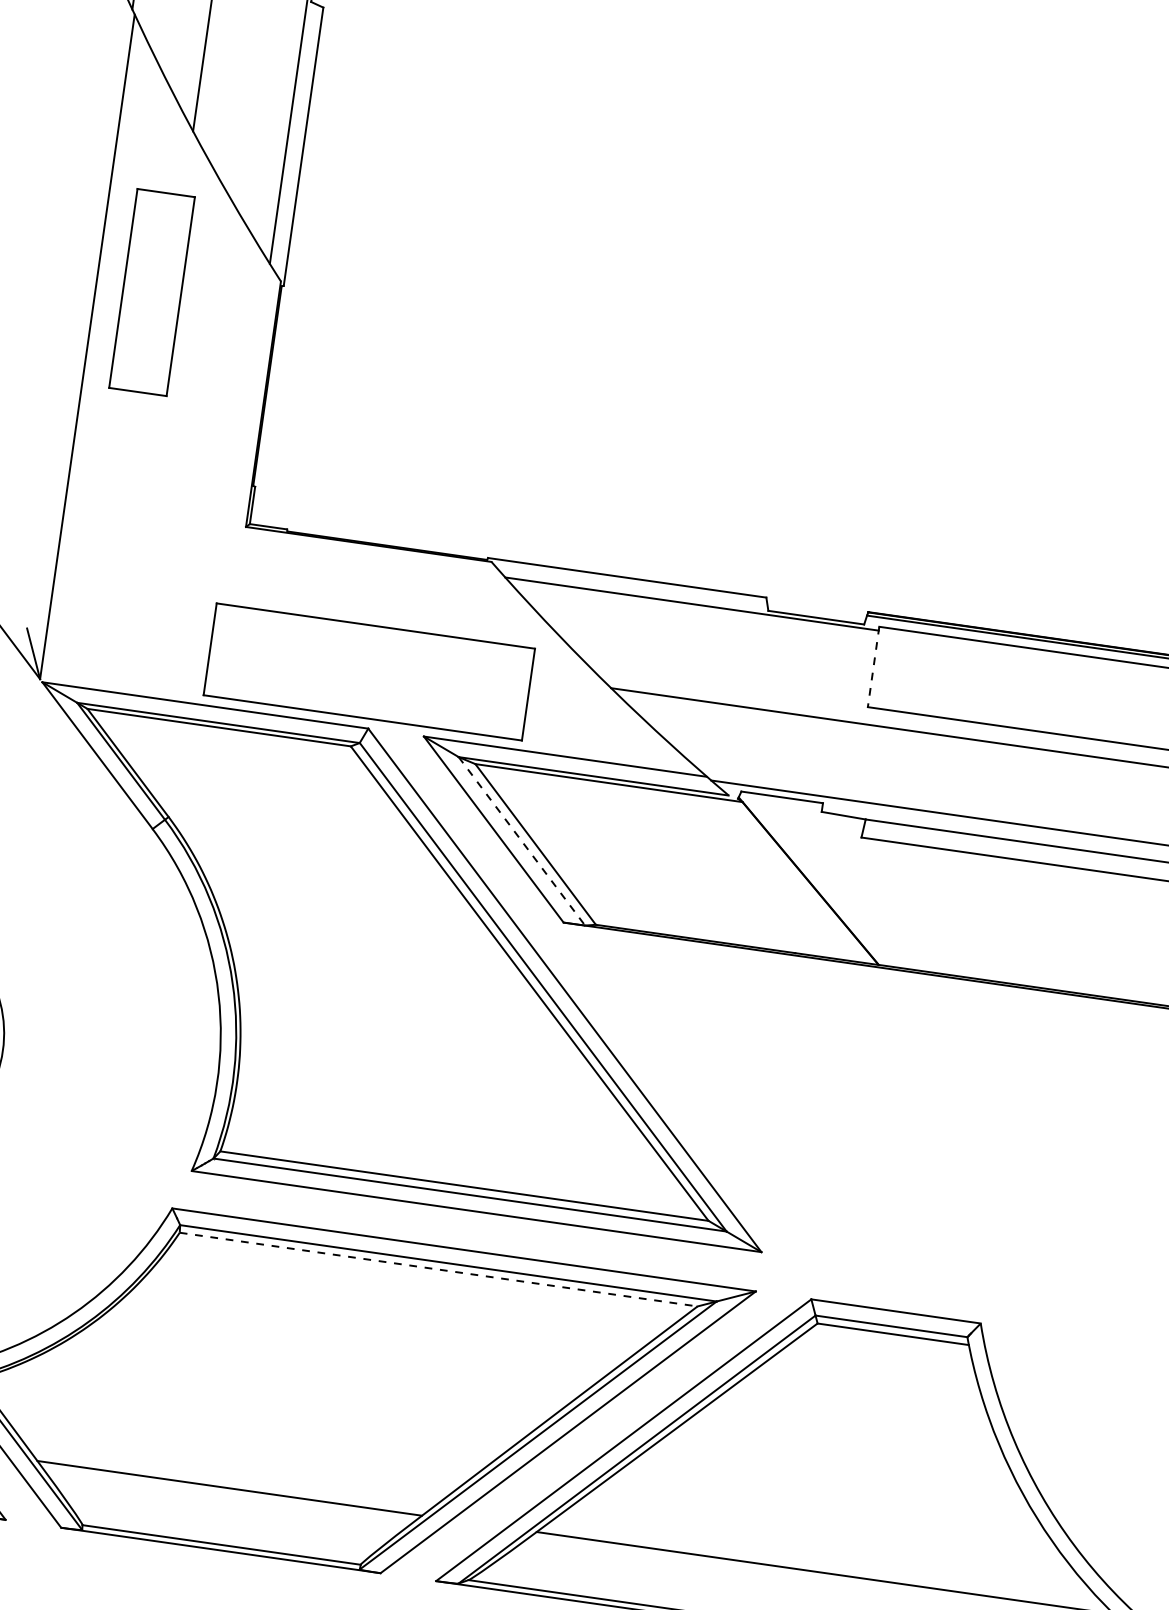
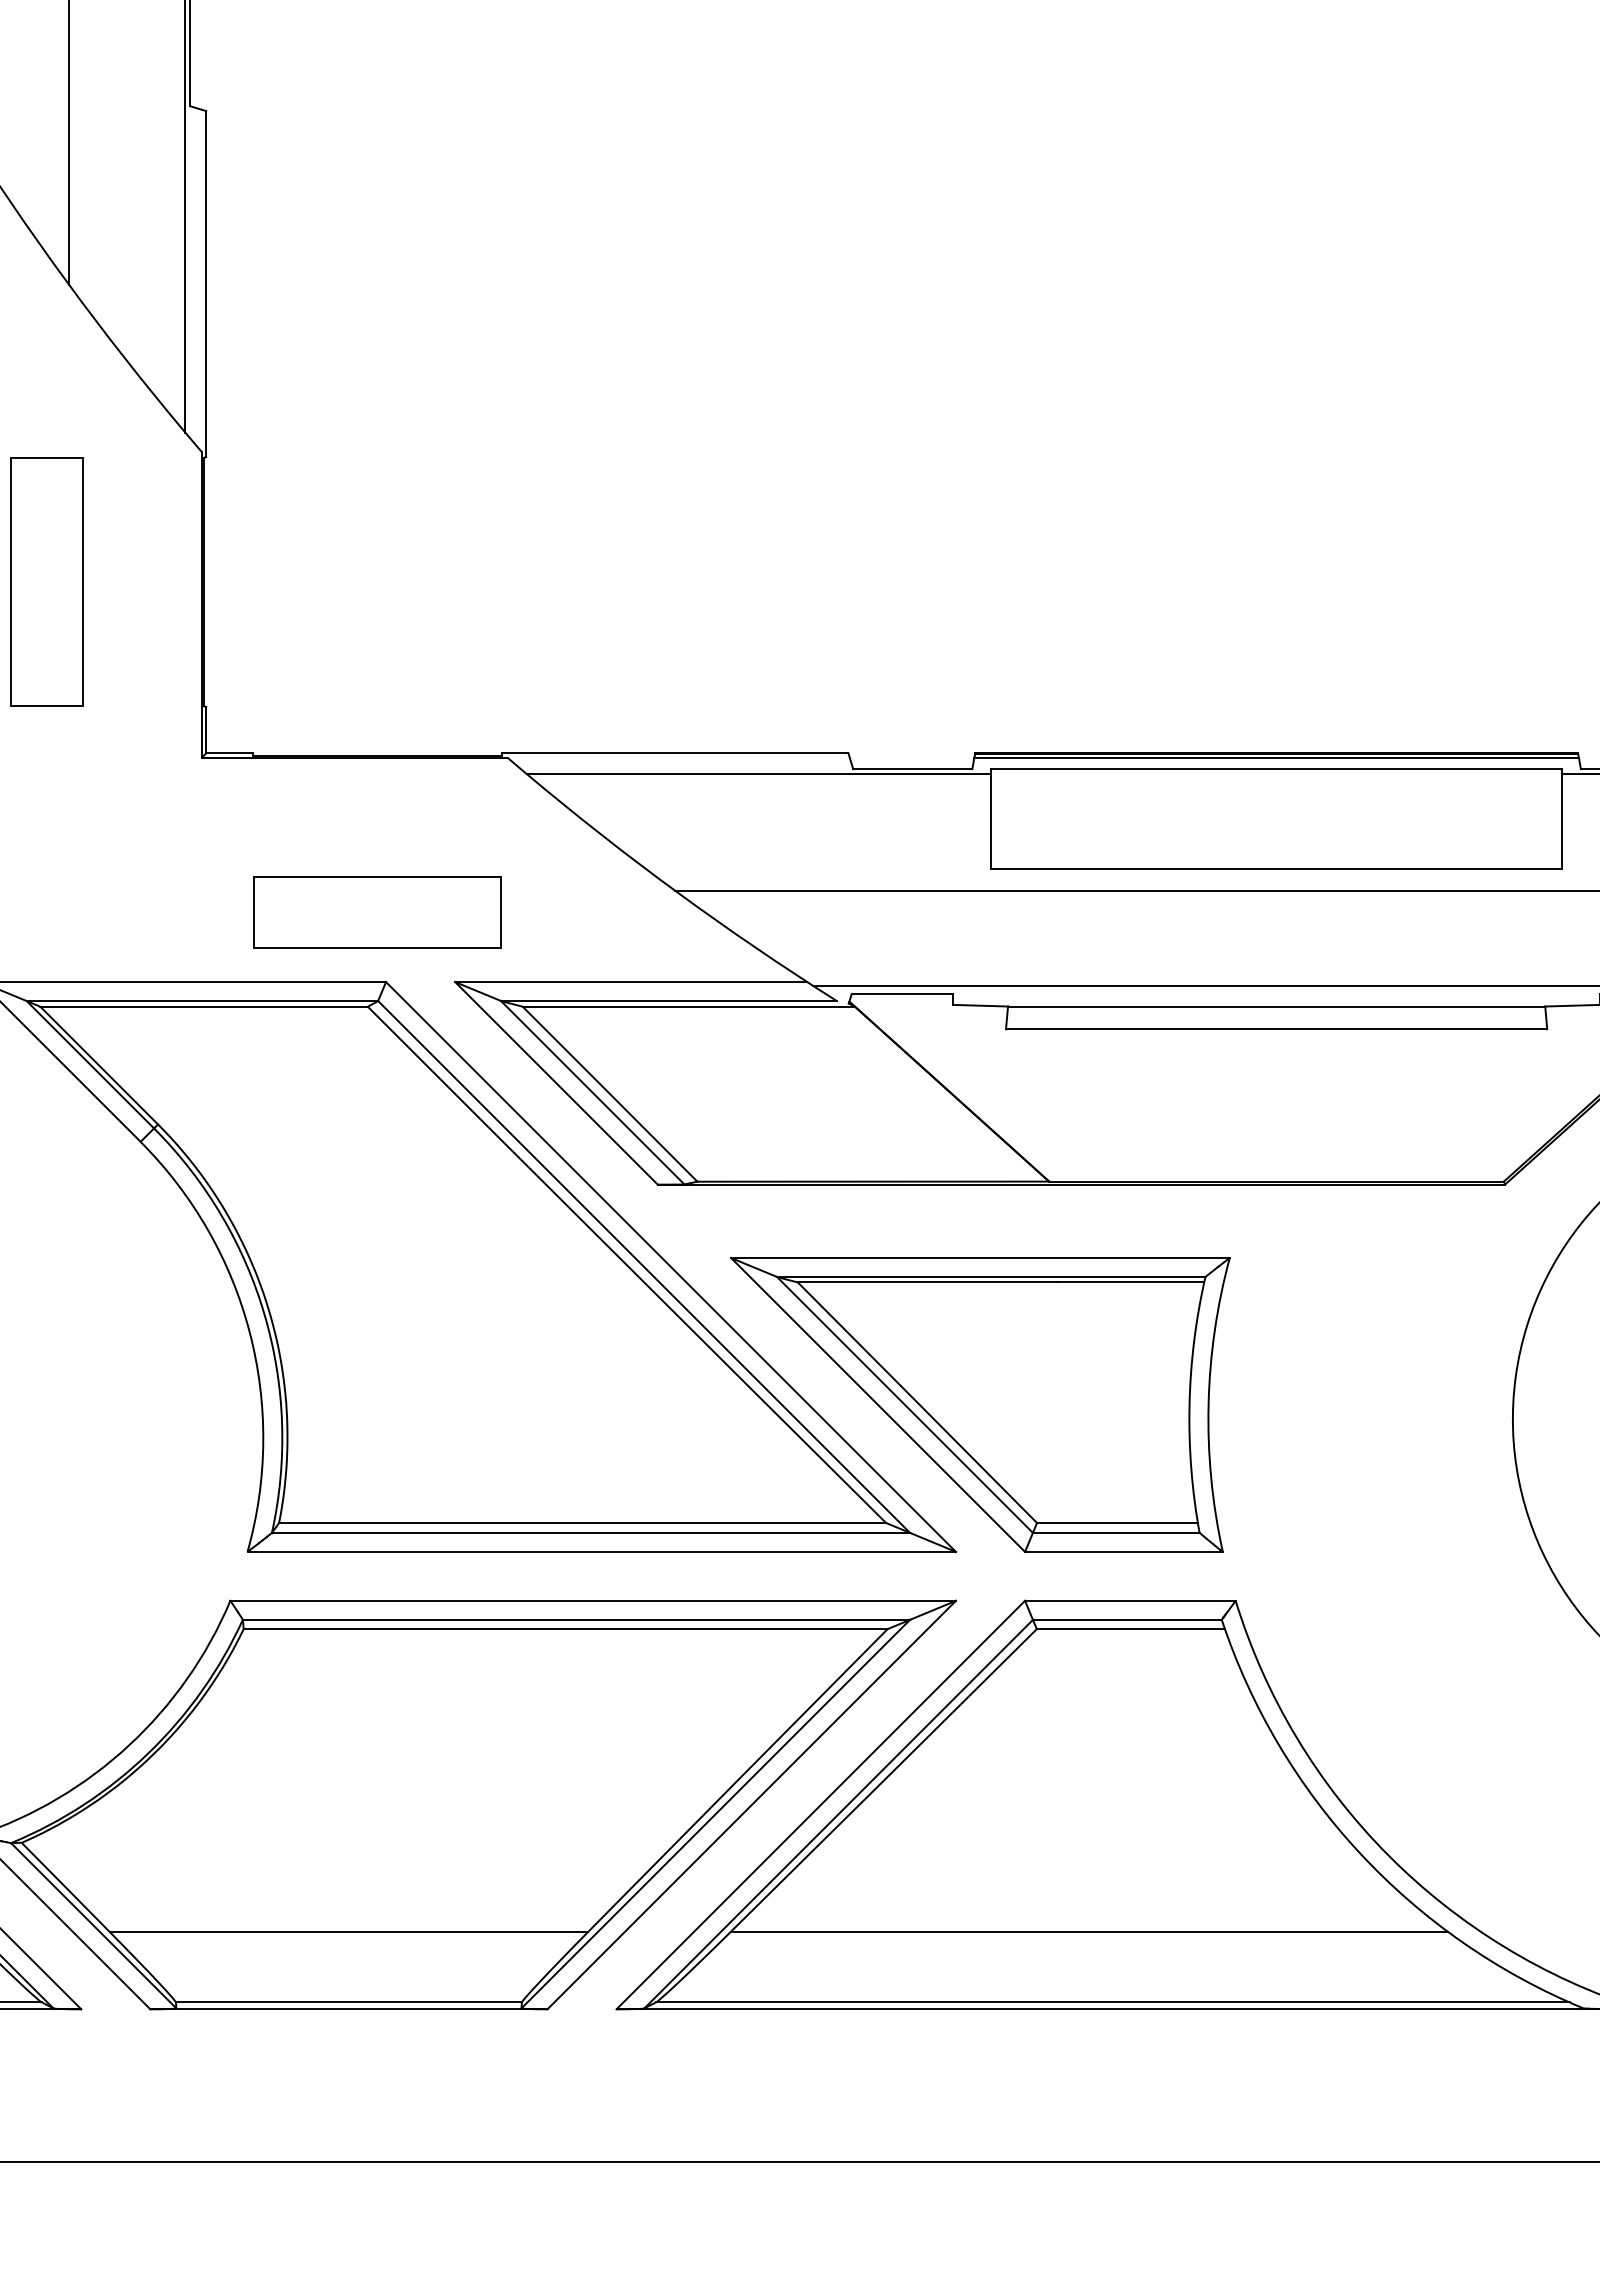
part: (151, 292) -> (46, 581), moved
line: (873, 667) -> (991, 819), dashed -> solid
part: (369, 671) -> (377, 912), size x0.62
line: (521, 841) -> (592, 1092), dashed -> solid
part: (798, 1136) -> (980, 1404), added
line: (438, 1269) -> (565, 1629), dashed -> solid

